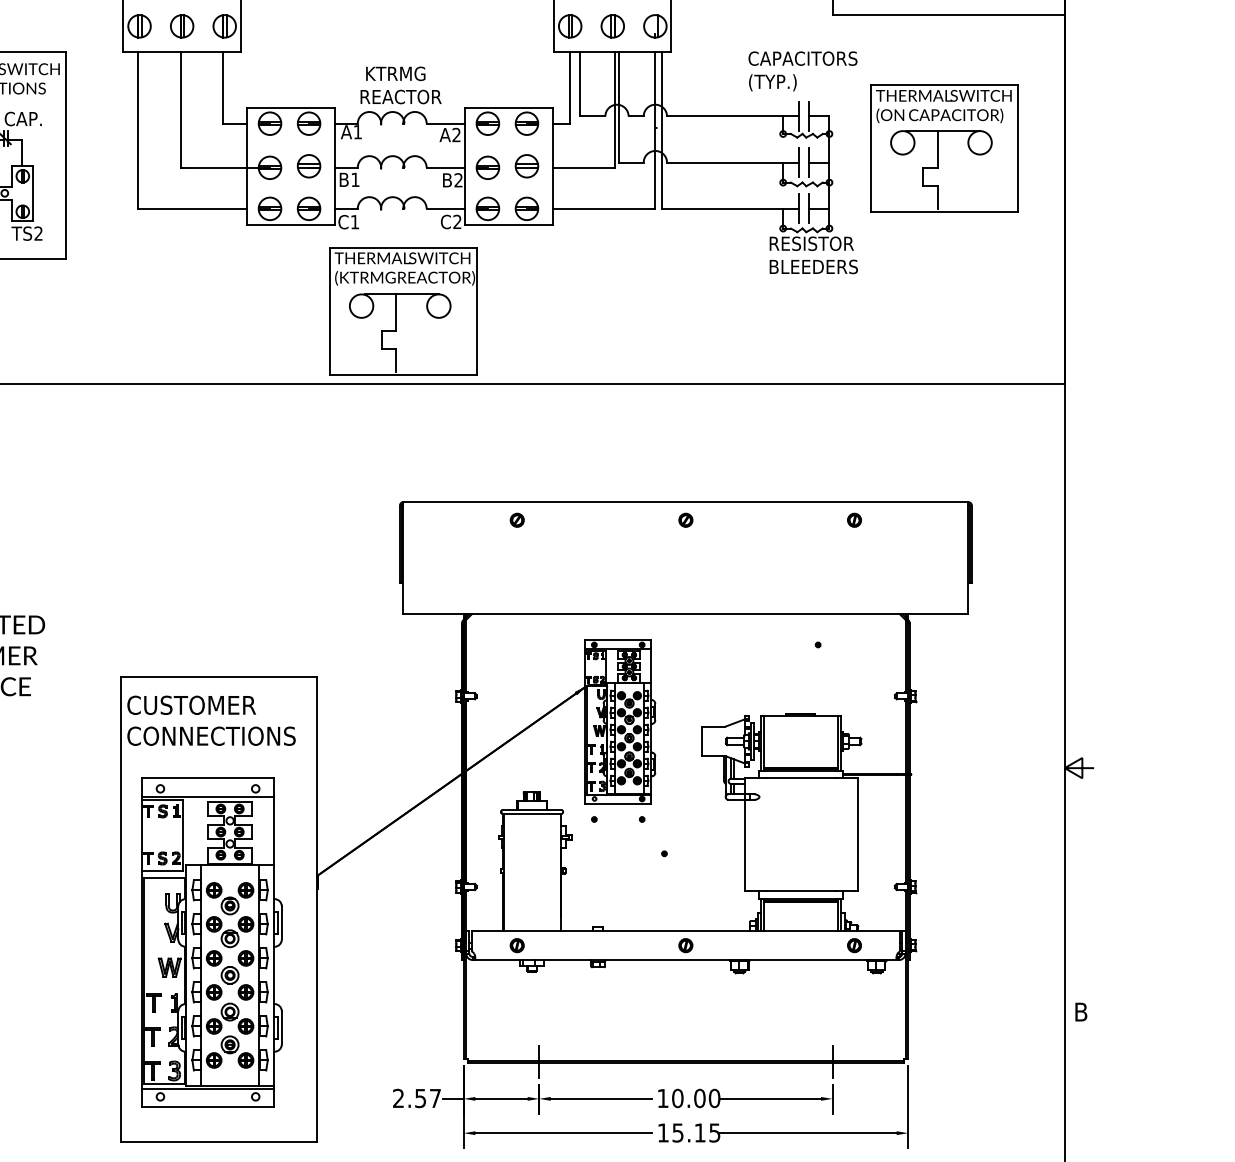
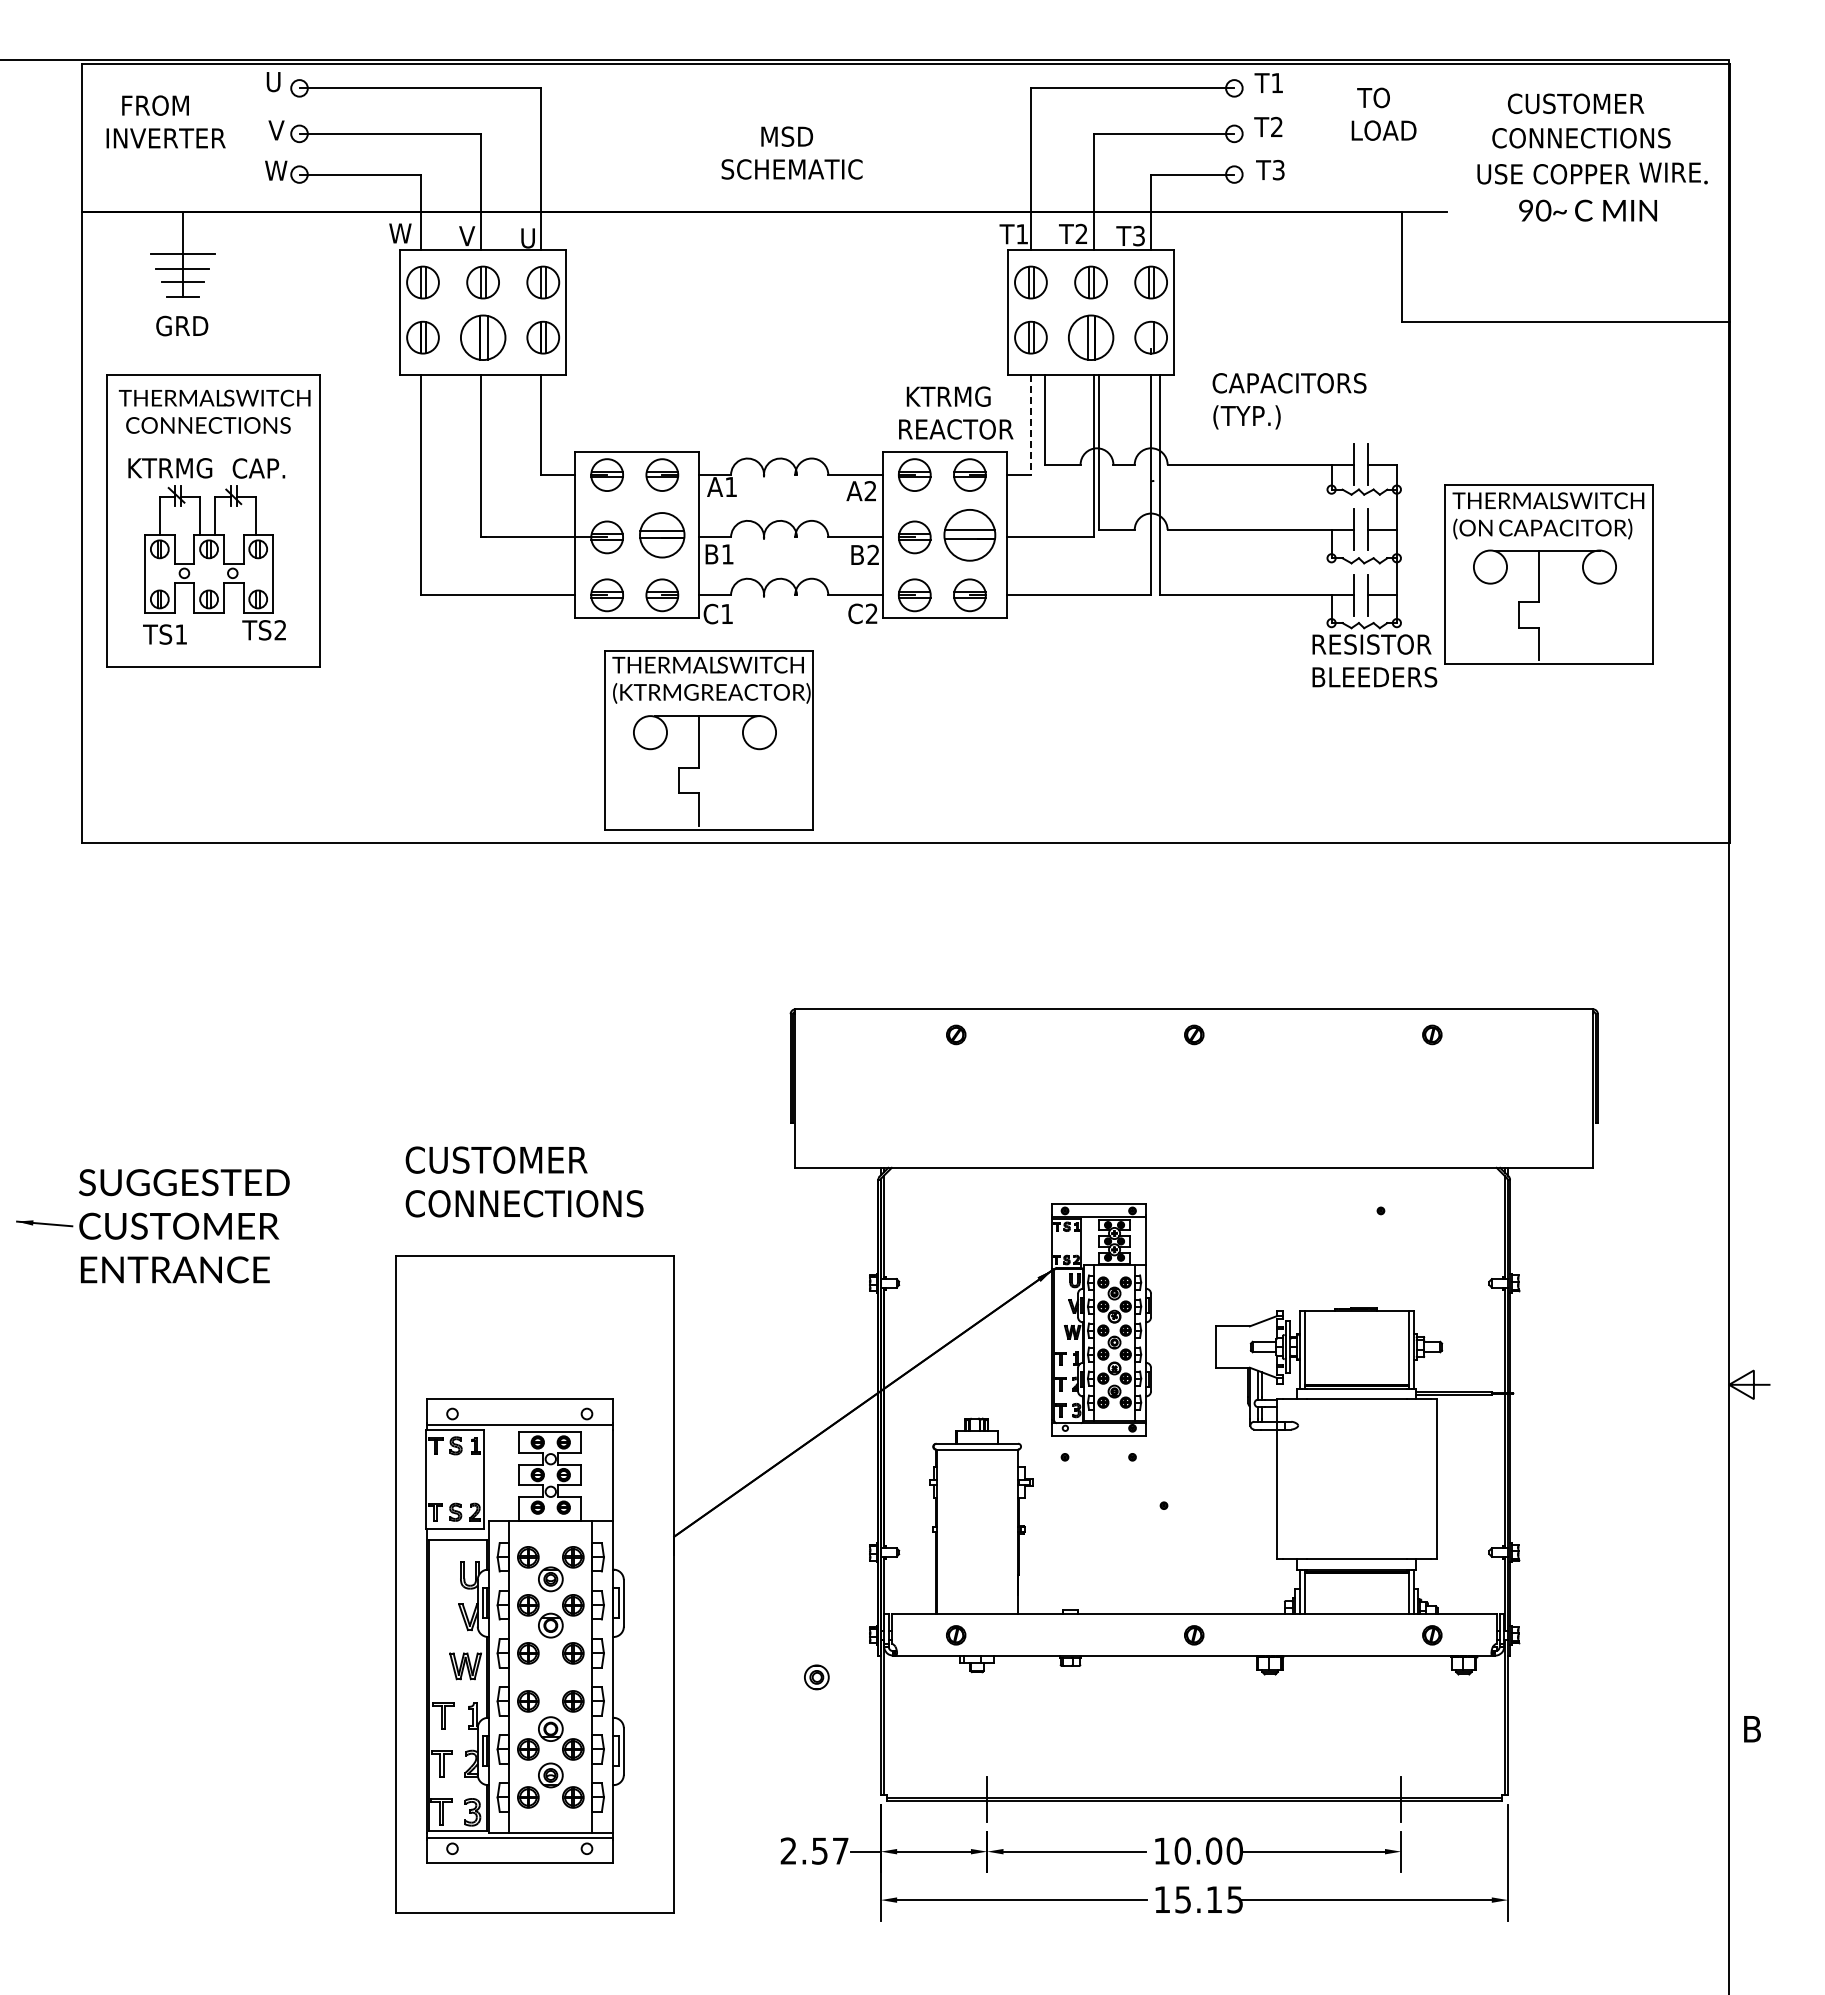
part: (181, 26) -> (482, 337), size x1.4
part: (612, 26) -> (1090, 337), size x1.4
text: (802, 71) -> (1289, 401), moved
text: (401, 85) -> (956, 412), moved
line: (569, 88) -> (1030, 425), solid -> dashed
part: (943, 148) -> (1548, 574), moved
part: (309, 165) -> (662, 534), size x1.4
part: (526, 165) -> (969, 534), size x1.6
part: (402, 311) -> (708, 740), moved
text: (211, 720) -> (524, 1181), moved
part: (229, 975) -> (816, 1677), moved

